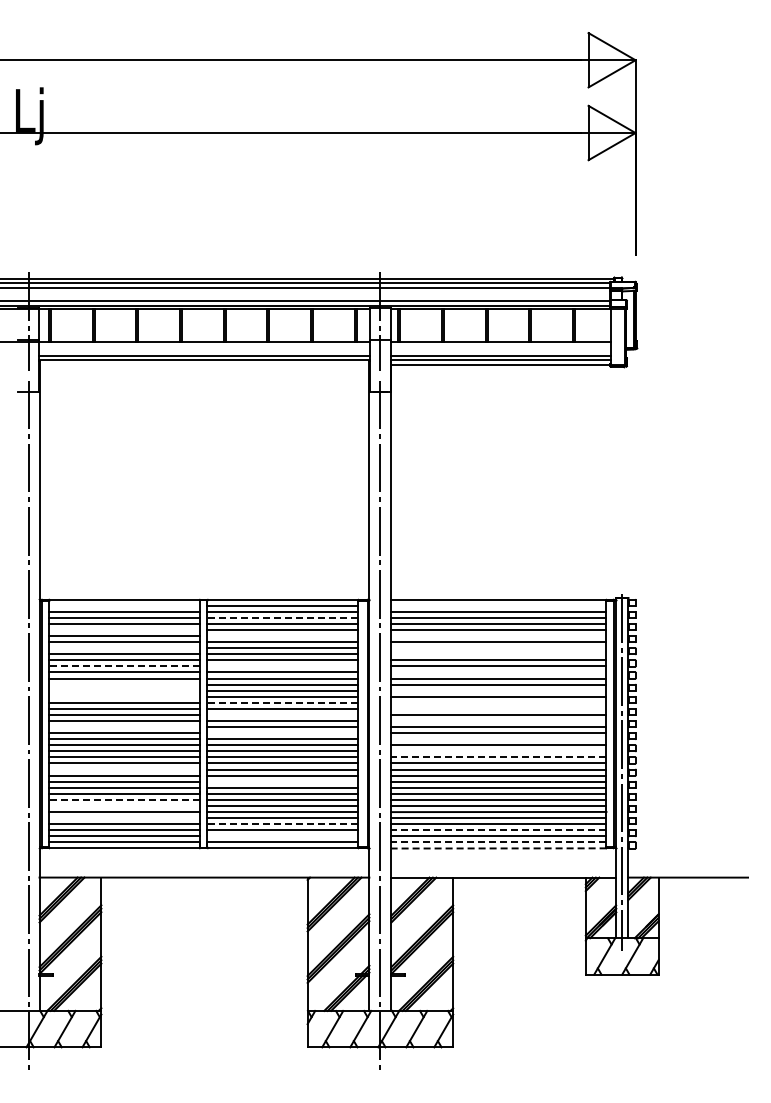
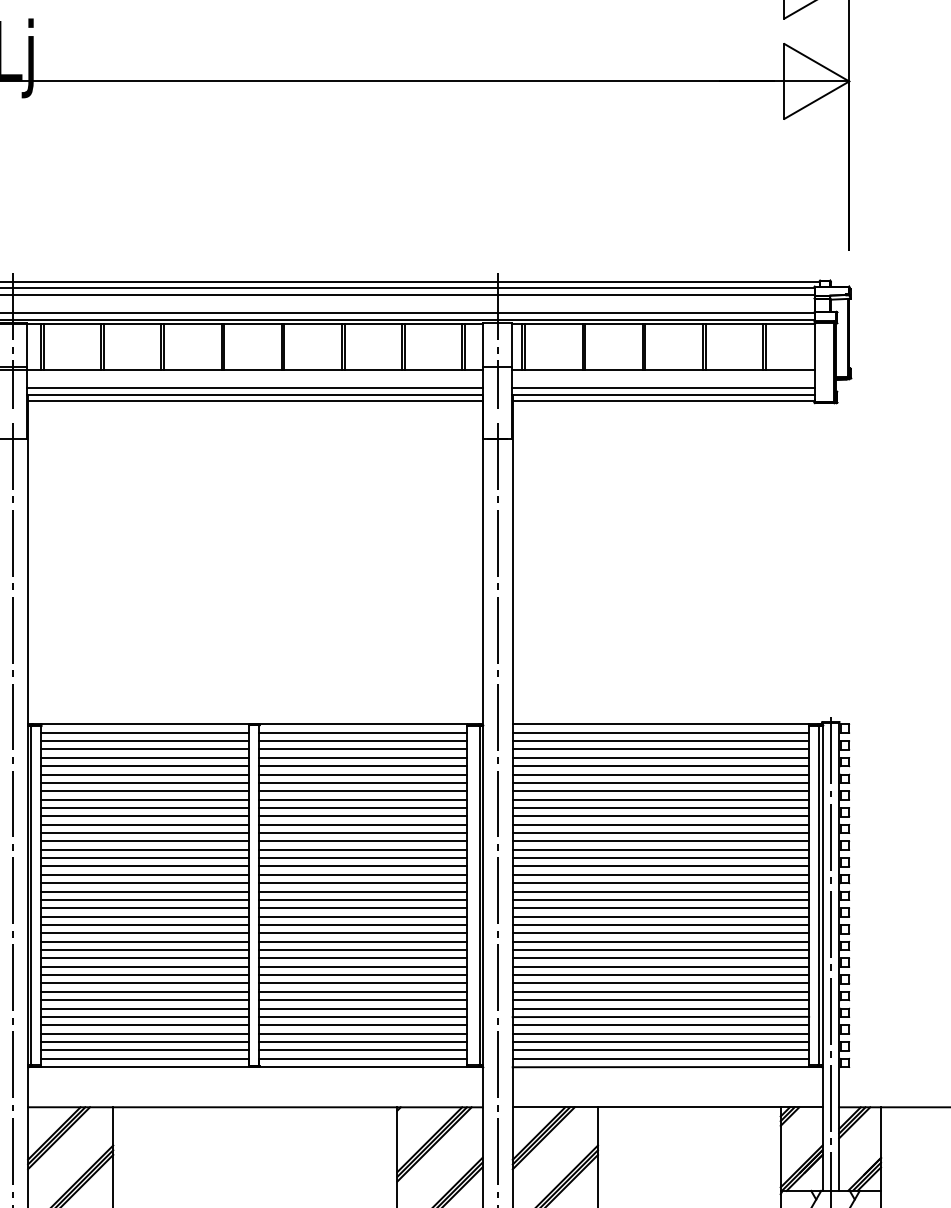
line: (204, 364) -> (255, 400), added
line: (124, 605) -> (145, 732), added
line: (498, 605) -> (660, 732), added
line: (282, 617) -> (362, 748), dashed -> solid
line: (124, 630) -> (145, 766), added
line: (282, 636) -> (362, 775), added
line: (498, 636) -> (660, 775), added
line: (124, 648) -> (145, 791), added
line: (498, 648) -> (660, 791), added
line: (498, 654) -> (660, 799), added
line: (124, 666) -> (145, 816), dashed -> solid
line: (282, 666) -> (362, 816), added
line: (498, 672) -> (660, 824), added
line: (124, 684) -> (145, 841), added
line: (124, 690) -> (145, 849), added
line: (498, 690) -> (660, 849), added
line: (124, 696) -> (145, 857), added
line: (282, 702) -> (362, 866), dashed -> solid
line: (498, 702) -> (660, 866), added
line: (498, 708) -> (660, 874), added
line: (282, 714) -> (362, 882), added
line: (498, 721) -> (660, 892), added
line: (124, 727) -> (145, 900), added
line: (282, 733) -> (362, 908), added
line: (498, 739) -> (660, 917), added
line: (498, 751) -> (660, 933), added
line: (498, 757) -> (660, 941), dashed -> solid
line: (124, 769) -> (145, 958), added
line: (282, 781) -> (362, 974), added
line: (124, 799) -> (145, 999), dashed -> solid
line: (124, 805) -> (145, 1007), added
line: (124, 818) -> (145, 1025), added
line: (282, 824) -> (362, 1034), dashed -> solid
line: (498, 830) -> (660, 1042), dashed -> solid
line: (282, 836) -> (362, 1050), added
line: (498, 842) -> (660, 1058), dashed -> solid
line: (498, 848) -> (660, 1067), dashed -> solid

